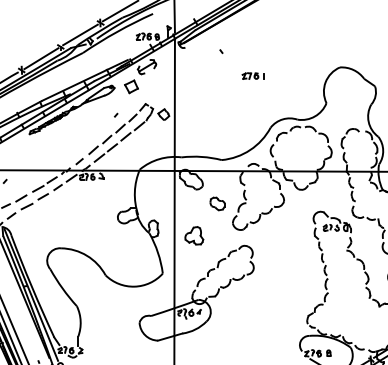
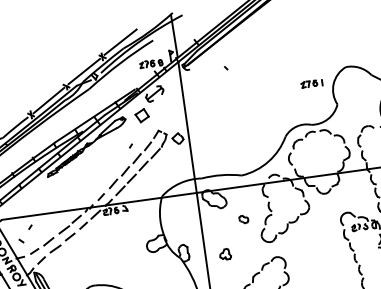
part: (252, 75) -> (311, 83), moved
part: (217, 203) -> (243, 219), size x0.6
part: (194, 235) -> (225, 254), size x0.6

